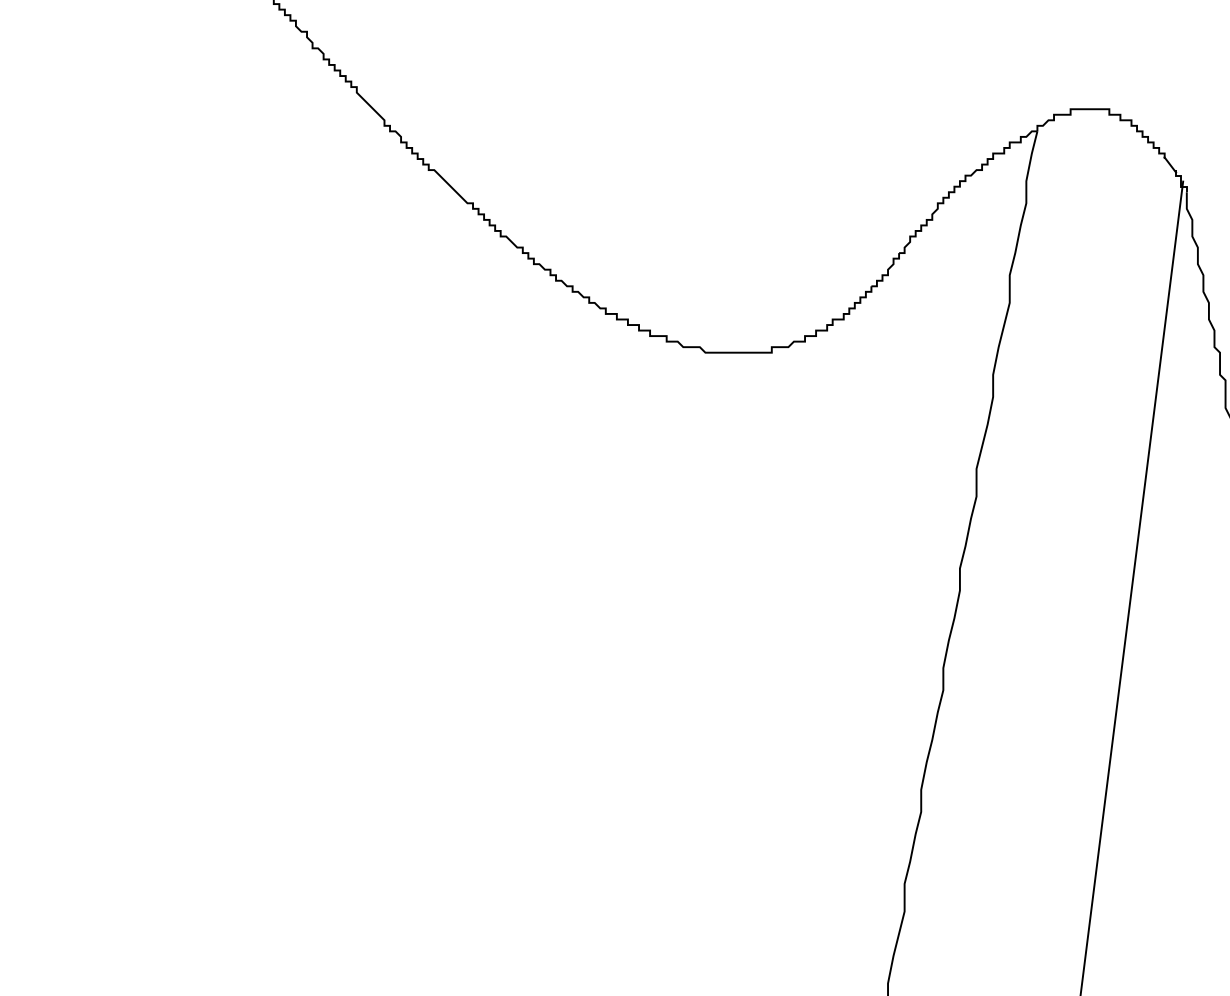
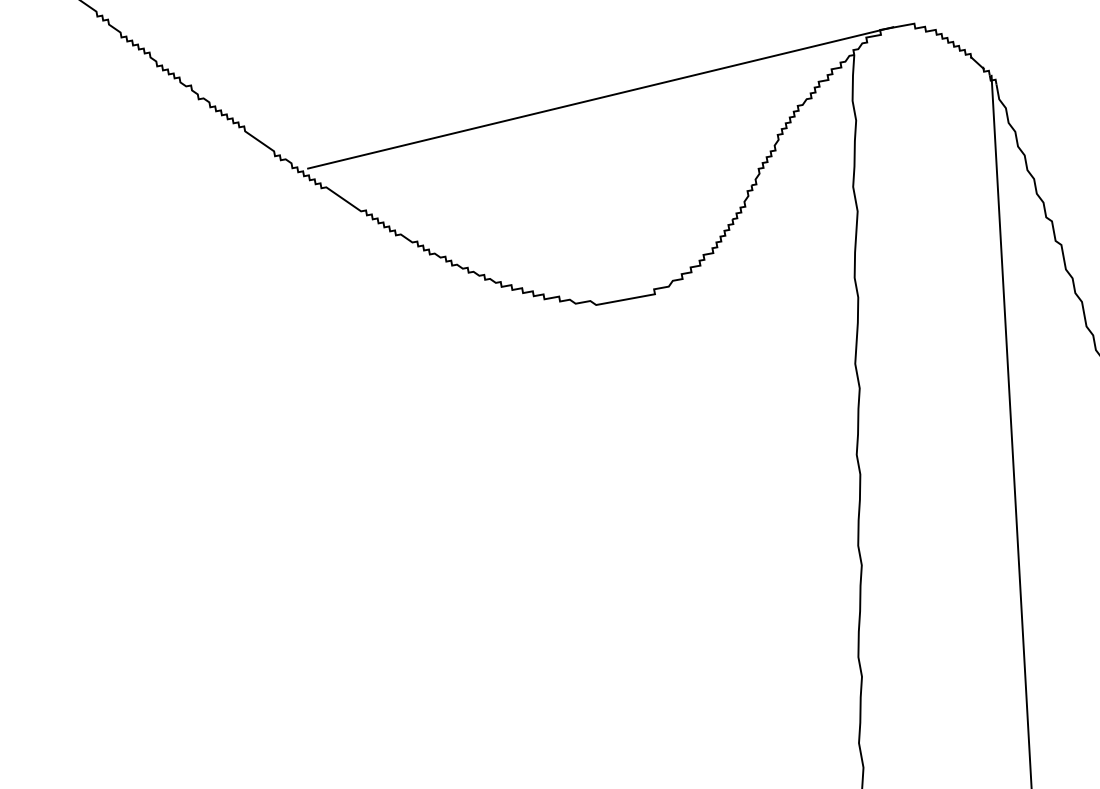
line: (751, 126) -> (600, 97), added

